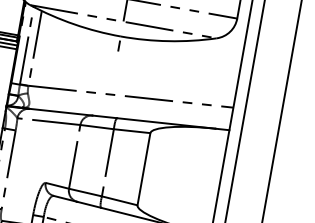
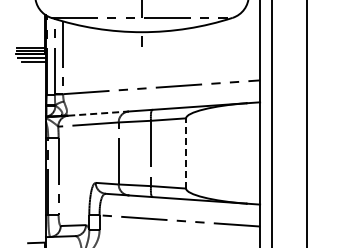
line: (61, 112) -> (98, 113), solid -> dashed
line: (144, 168) -> (186, 152), solid -> dashed

